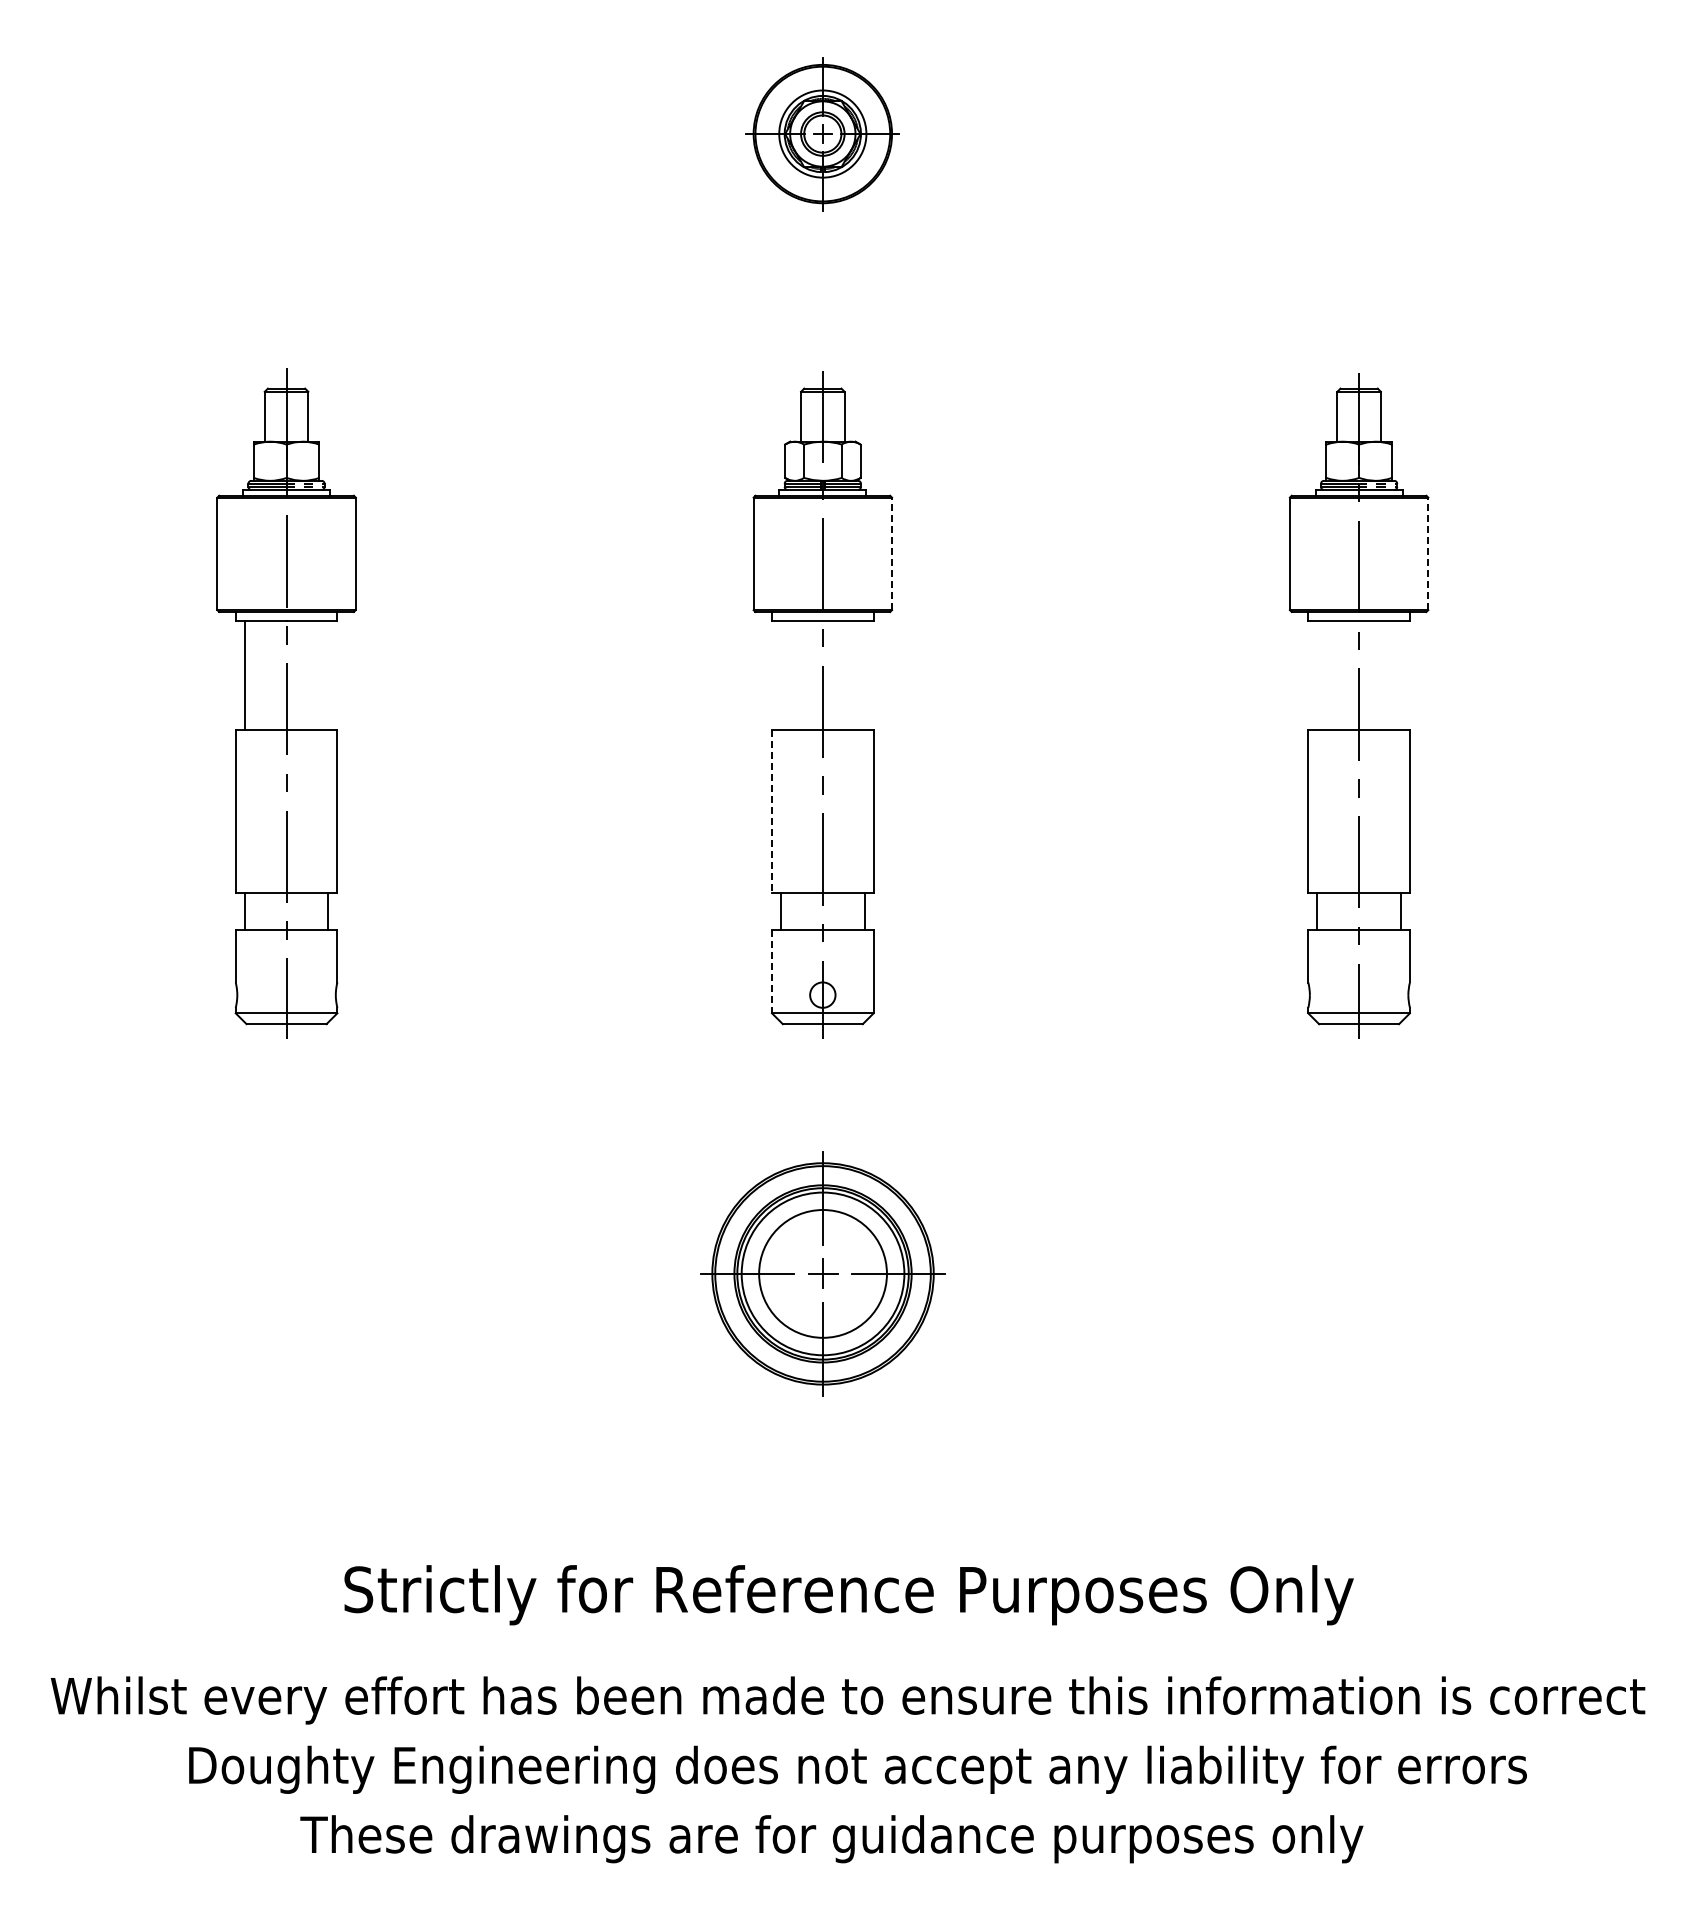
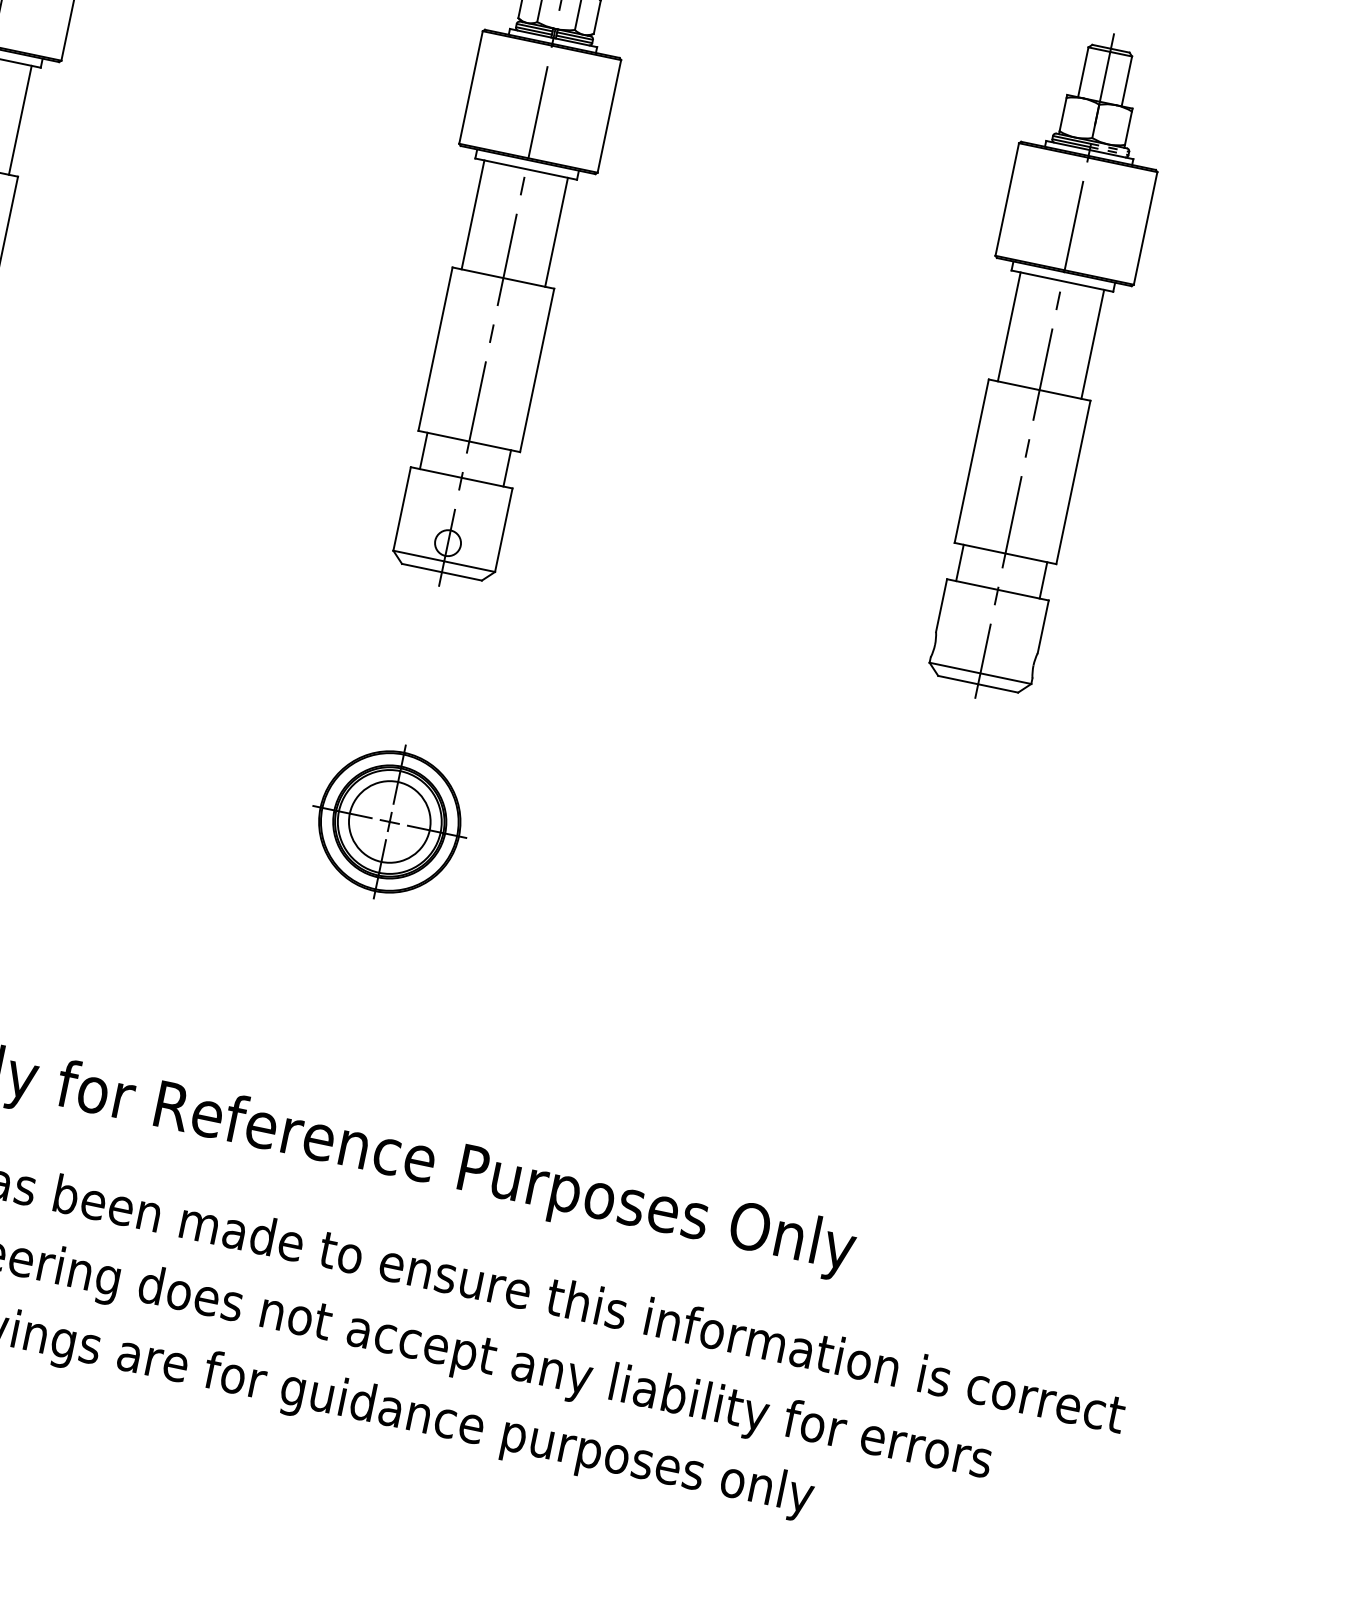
line: (892, 553) -> (609, 116), dashed -> solid
line: (1428, 553) -> (1145, 228), dashed -> solid
line: (328, 675) -> (20, 120), added
line: (781, 675) -> (473, 214), added
line: (864, 675) -> (556, 232), added
line: (1317, 675) -> (1009, 326), added
line: (1400, 675) -> (1092, 344), added
line: (771, 811) -> (435, 348), dashed -> solid
line: (771, 971) -> (401, 508), dashed -> solid
part: (822, 1273) -> (389, 821), size x0.62

